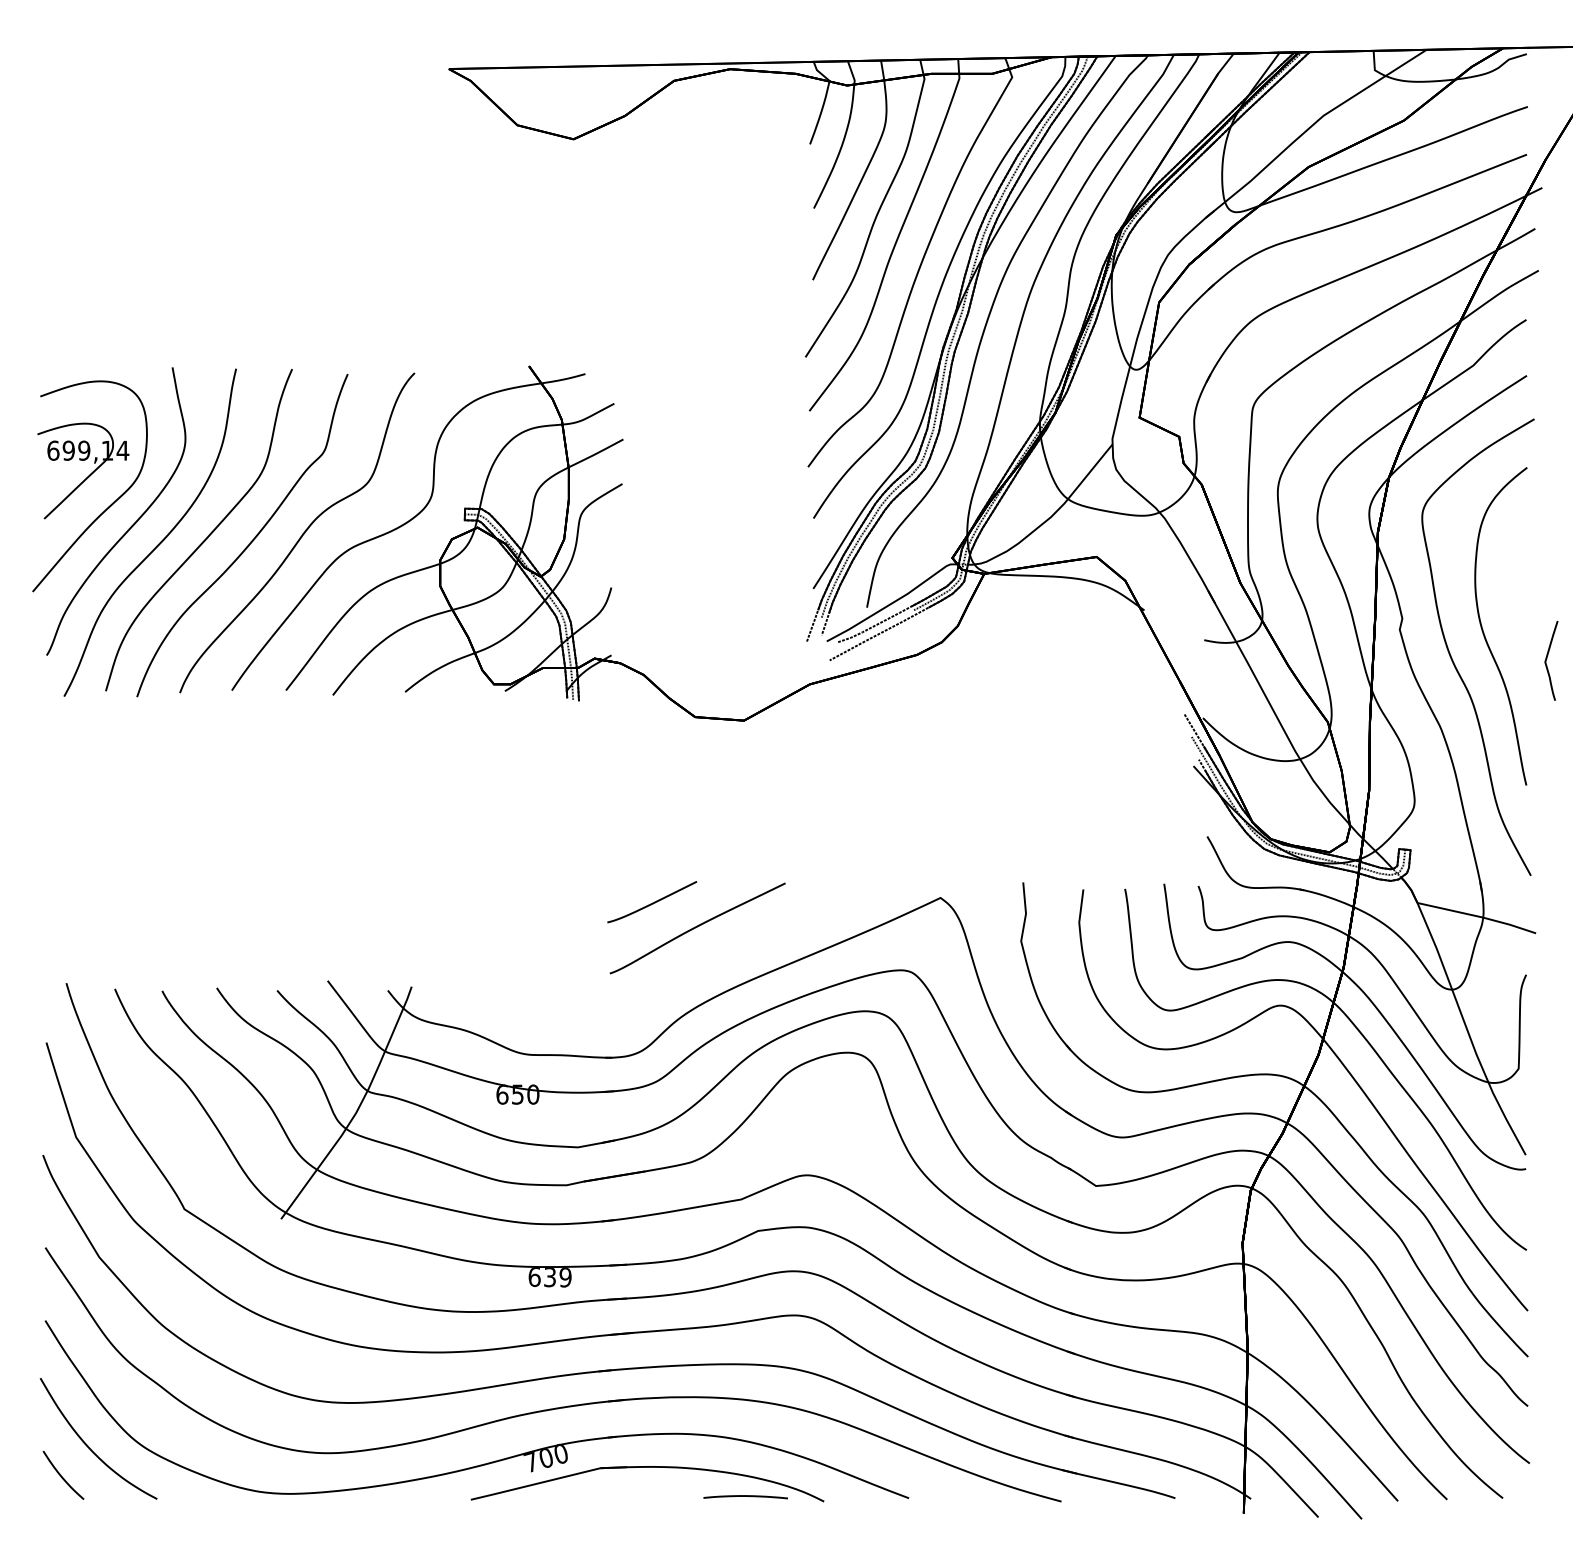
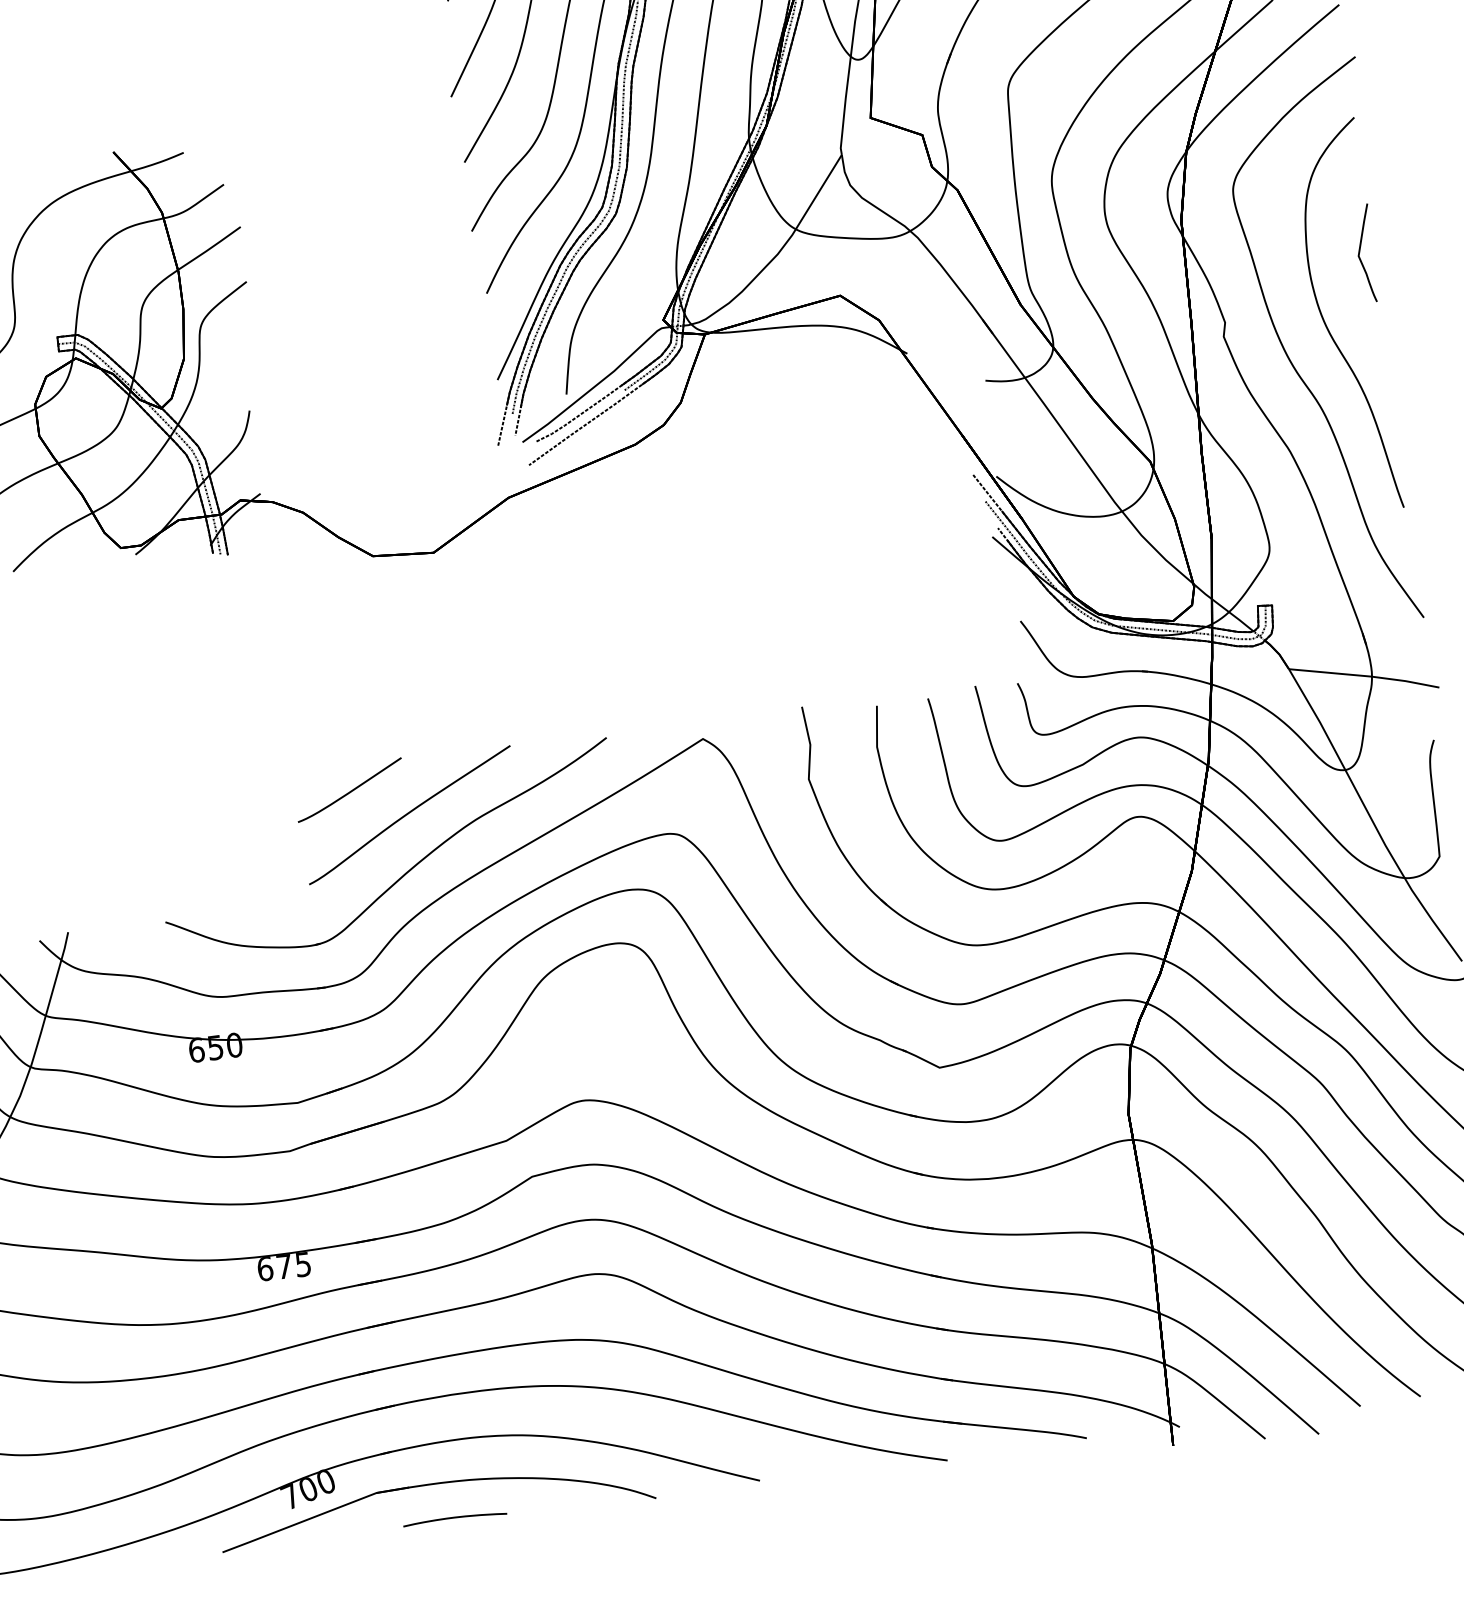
curve: (1547, 658) -> (1360, 251), moved
part: (688, 973) -> (405, 871), added
text: (557, 1277) -> (293, 1265), 639 -> 675
part: (745, 1497) -> (454, 1519), moved

